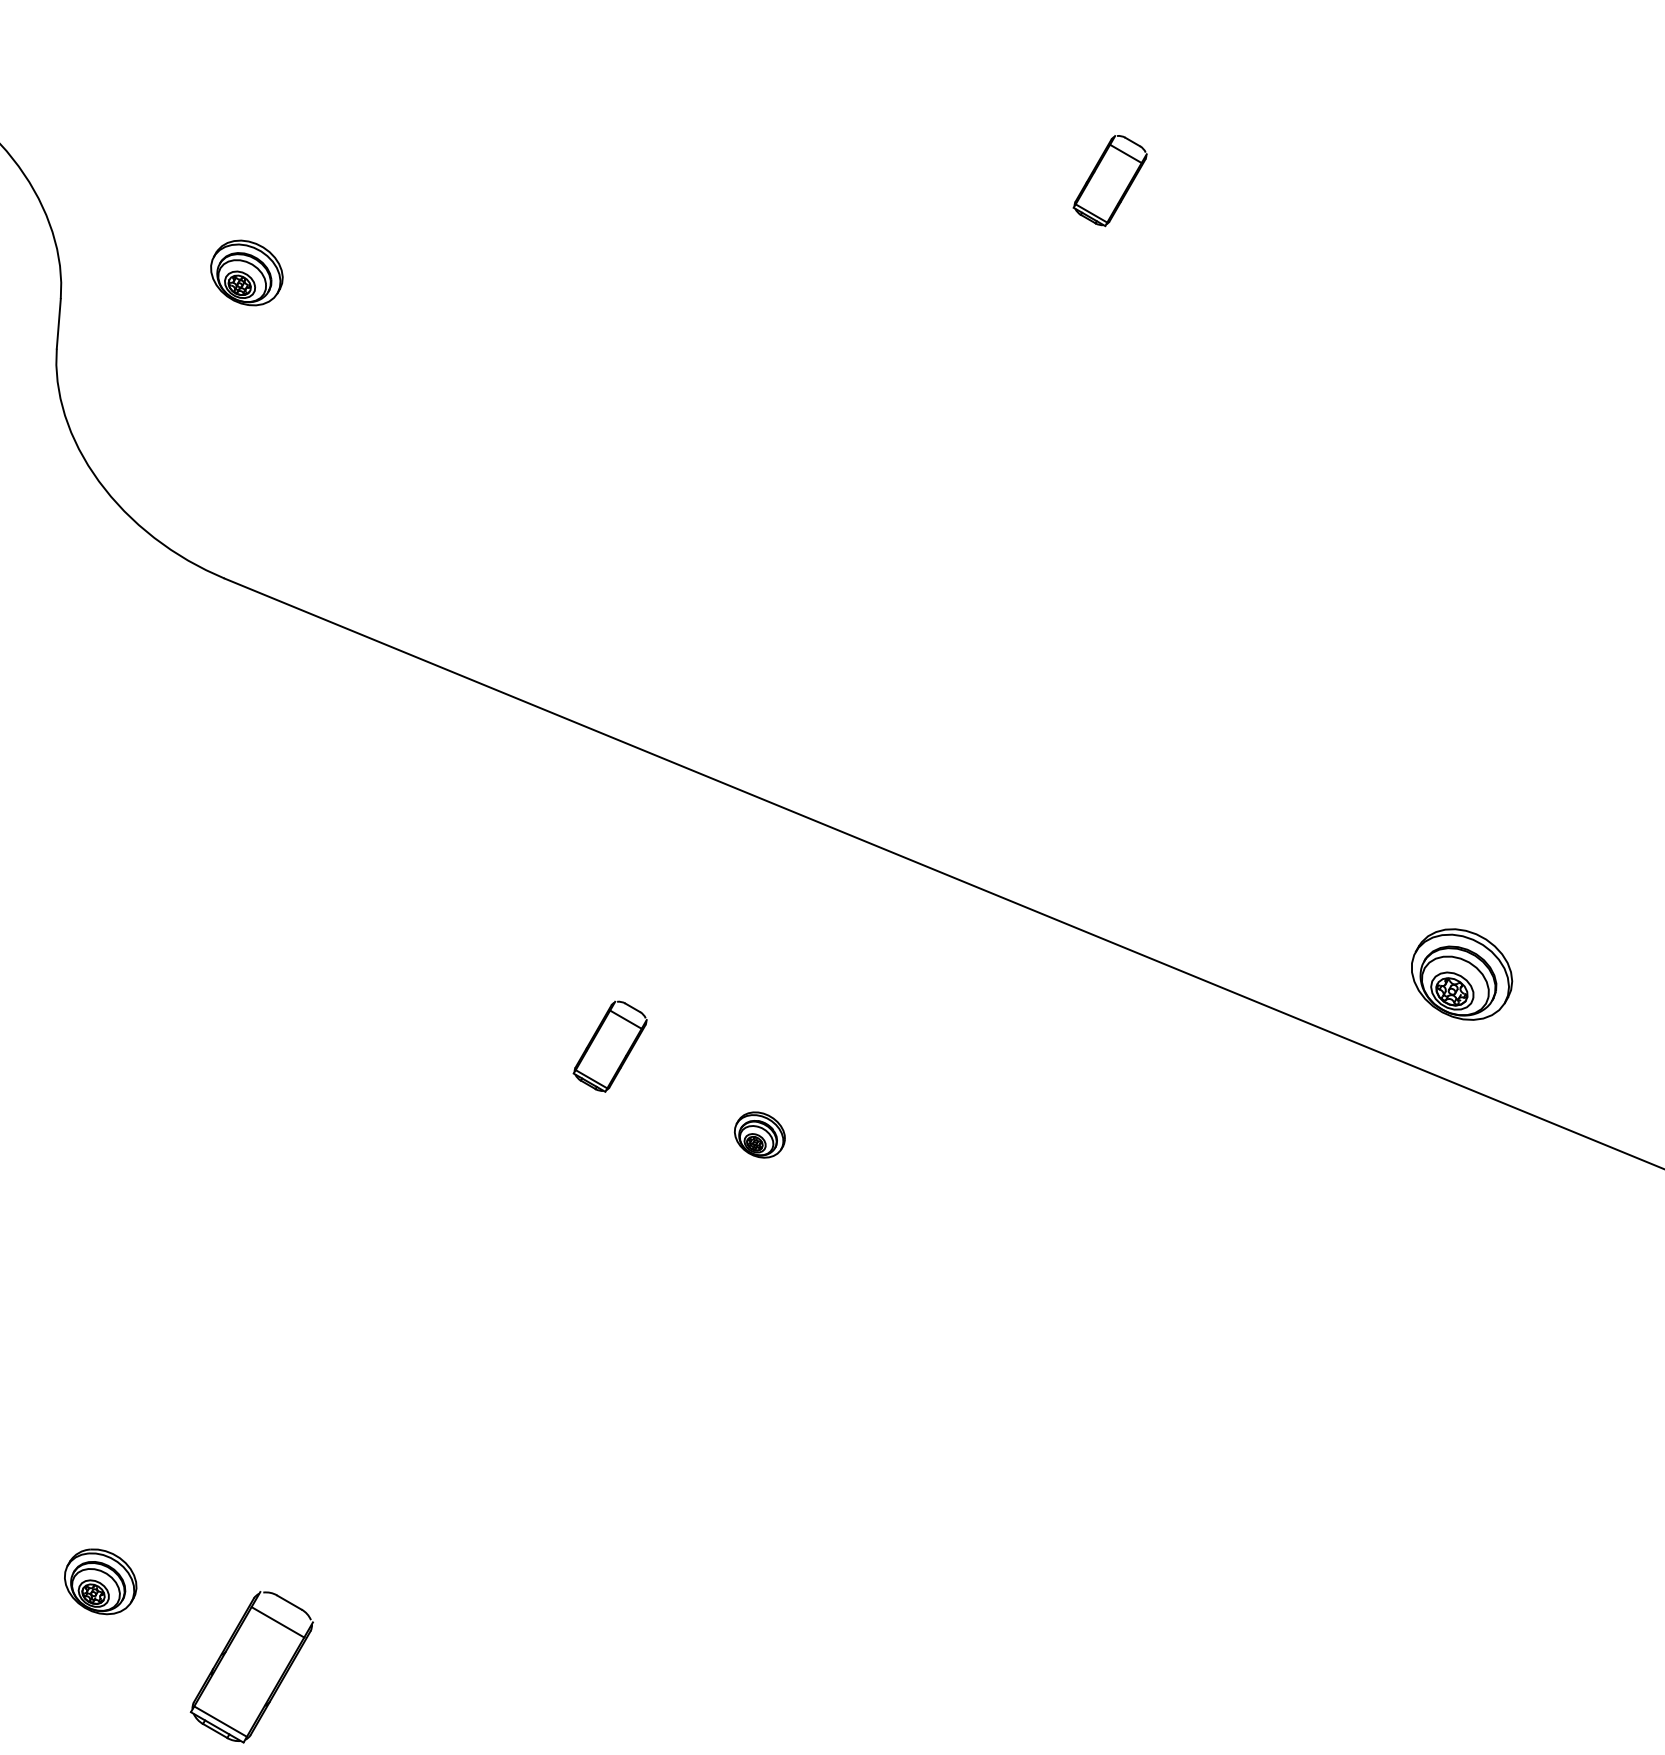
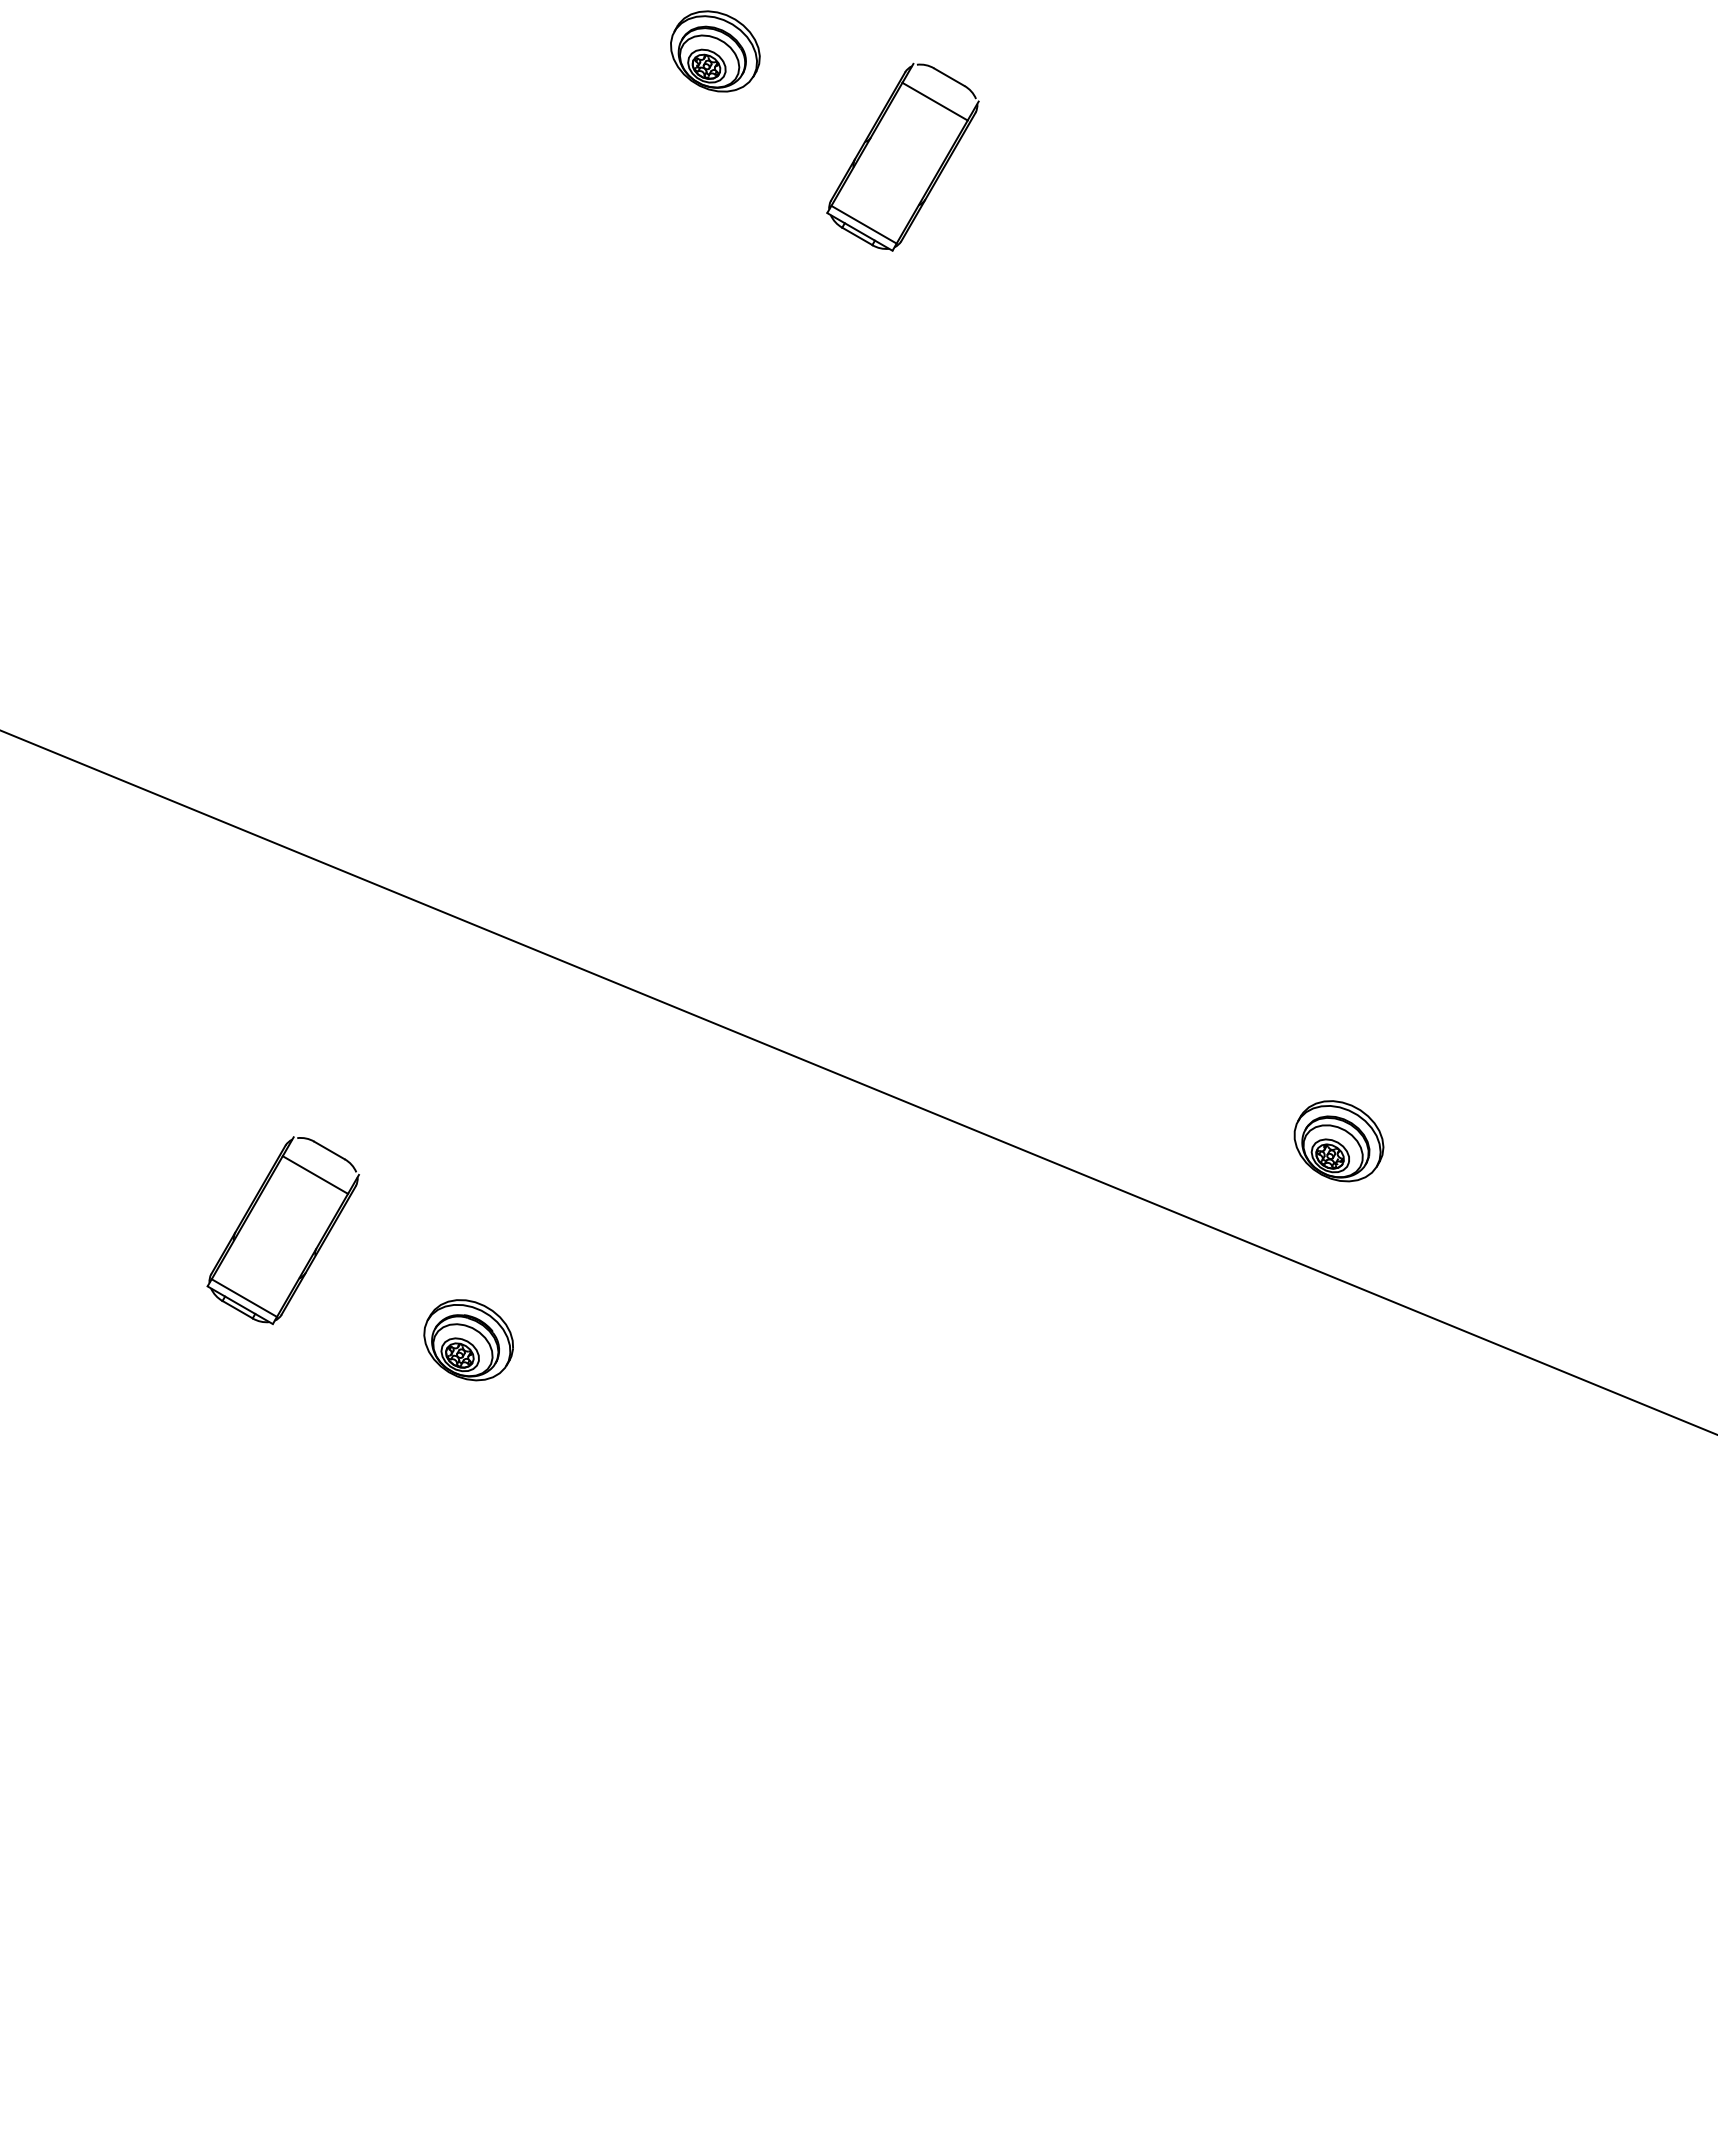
part: (958, 95) -> (714, 51), added
part: (1110, 180) -> (903, 157), size x1.67
part: (1461, 974) -> (1338, 1141), size x0.71
part: (610, 1046) -> (283, 1230), size x1.67
part: (759, 1134) -> (468, 1339), size x1.43

